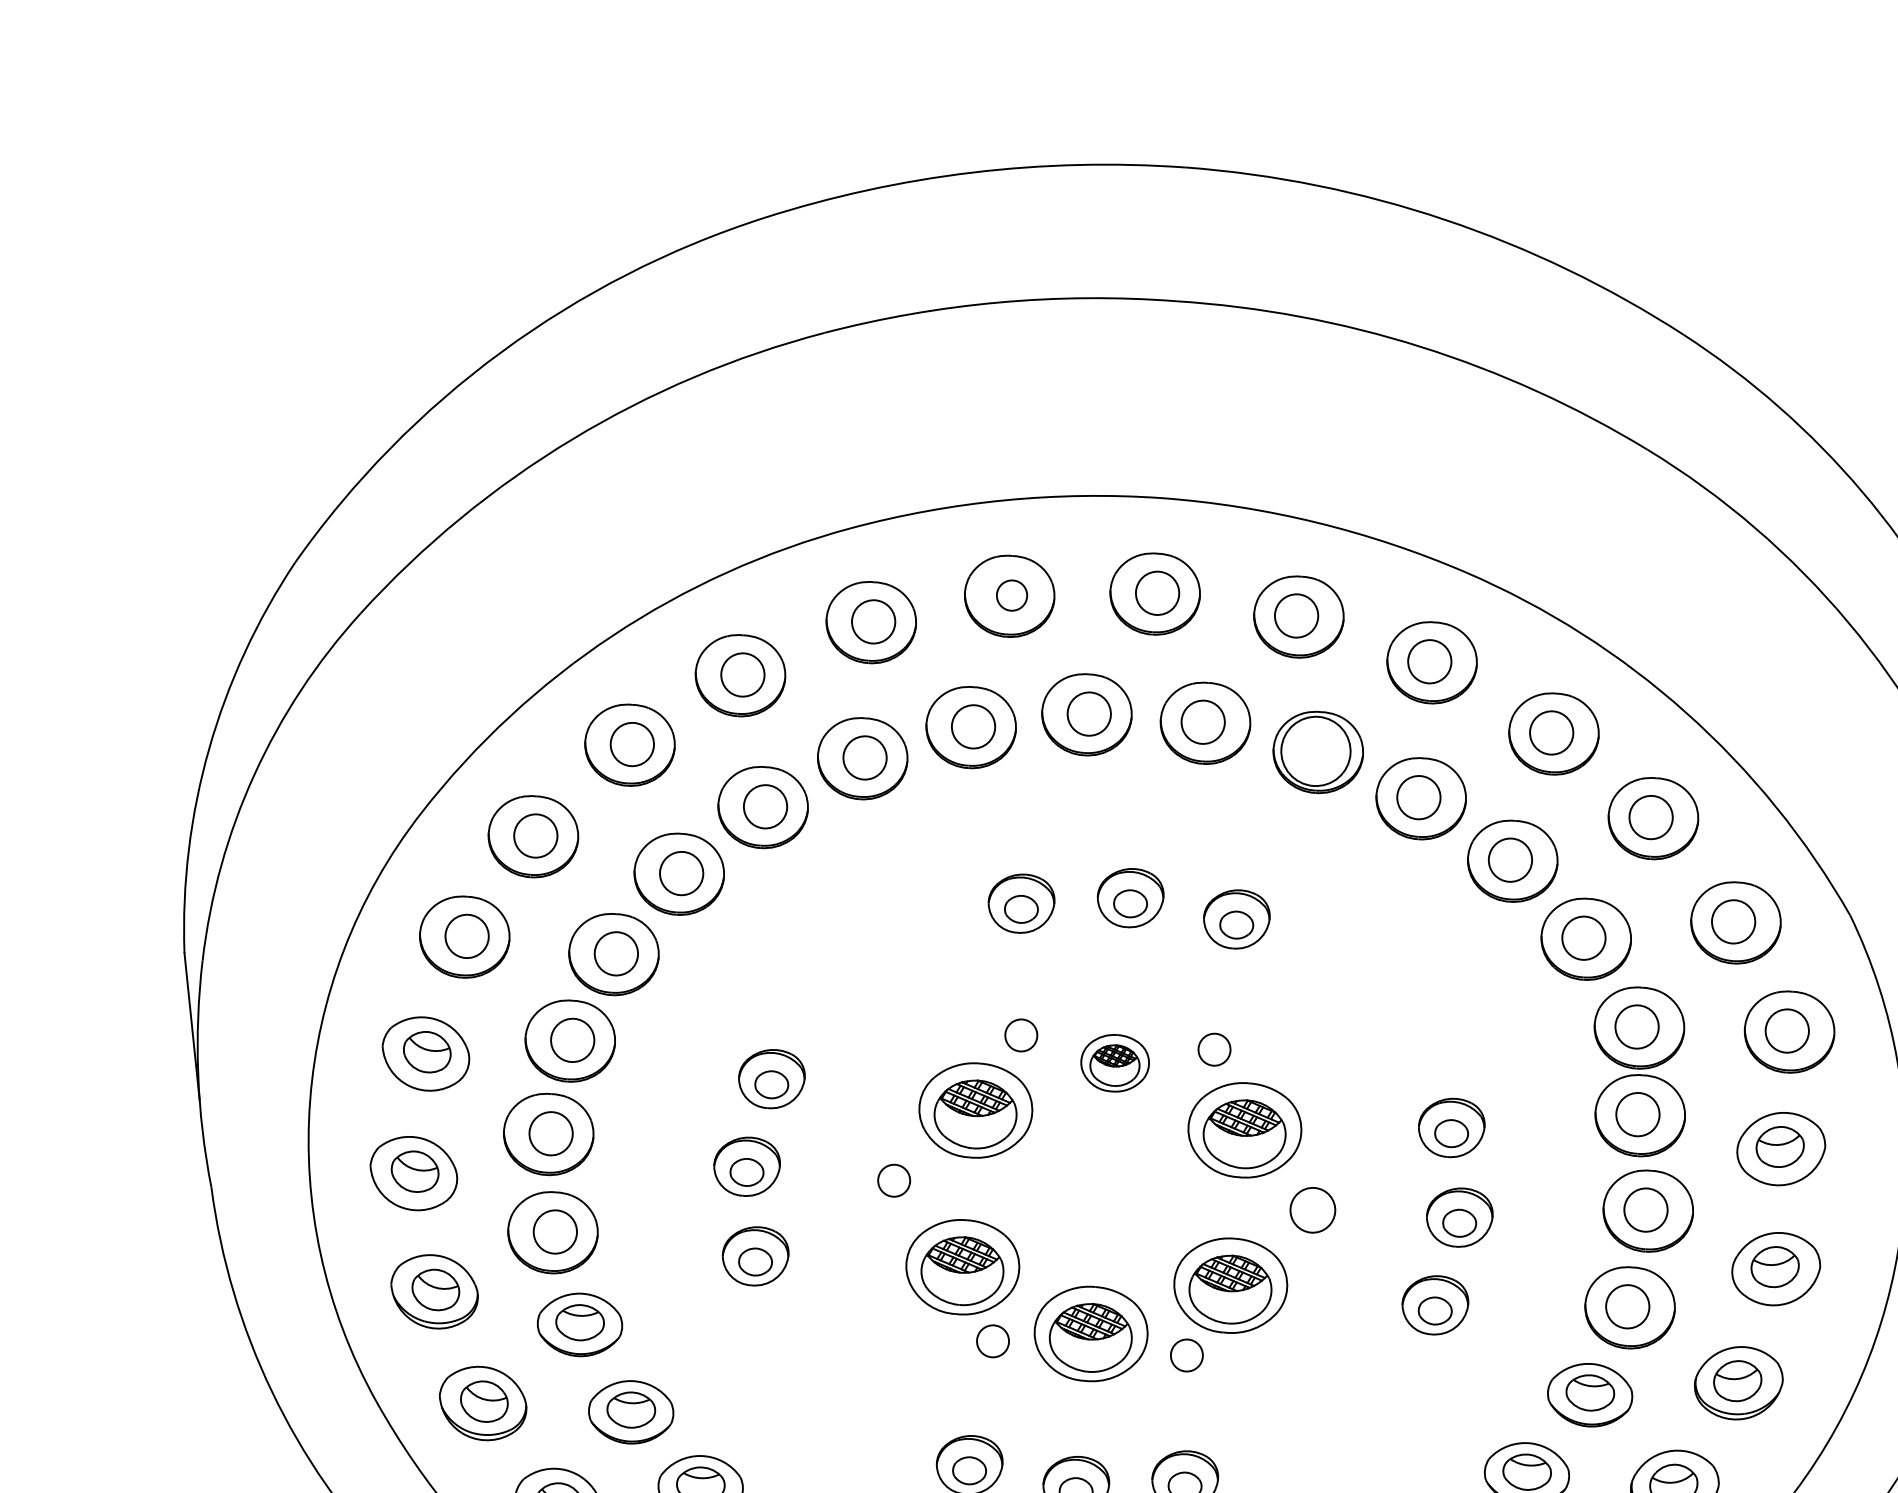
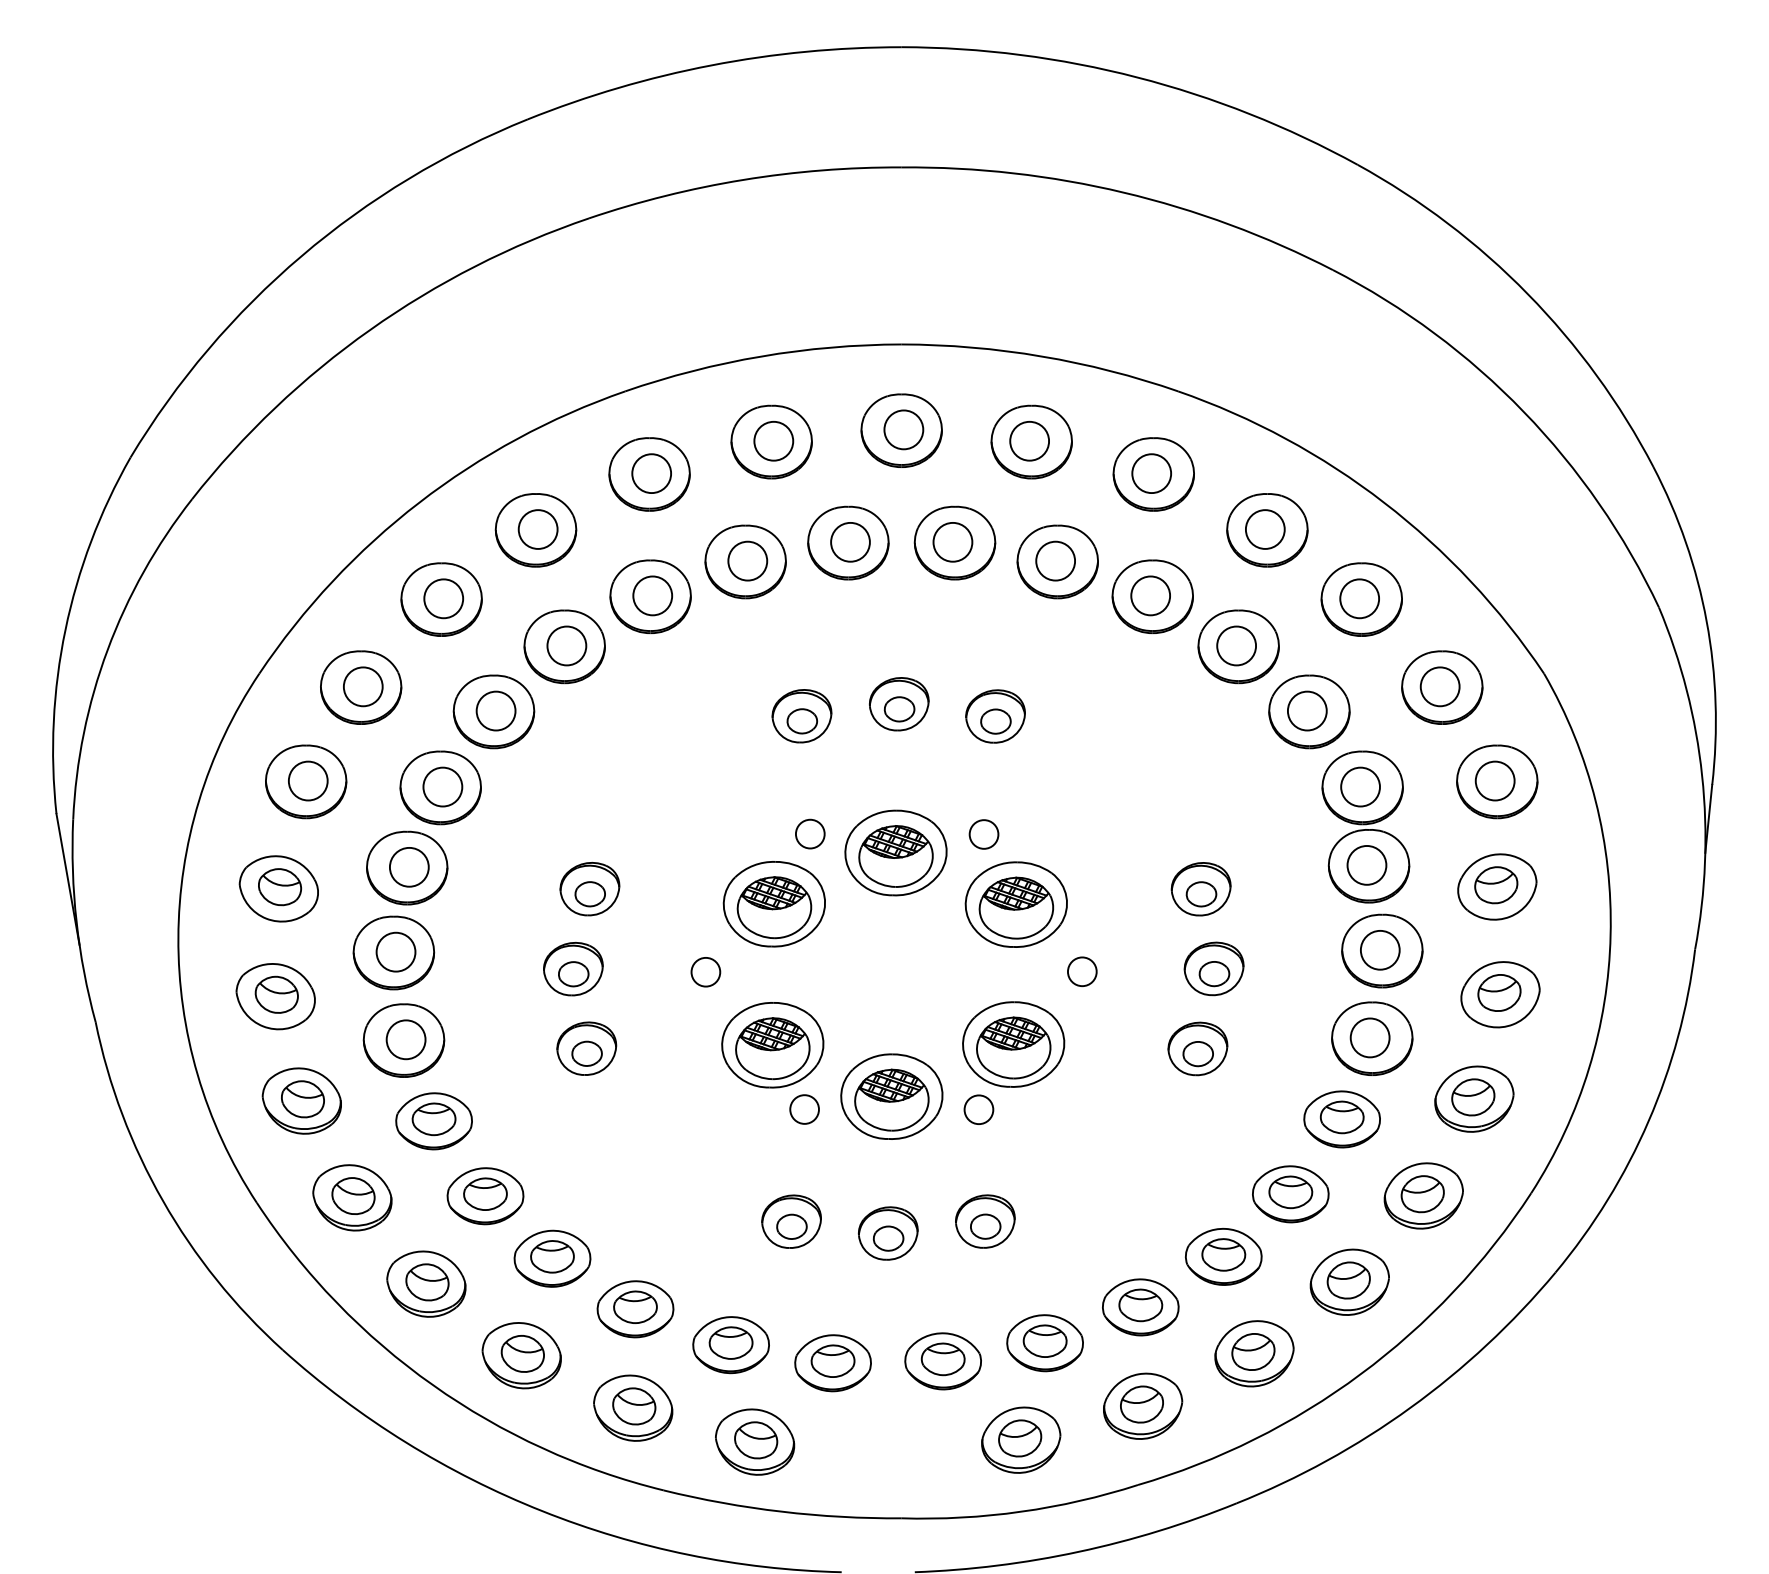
circle: (1011, 594) -> (773, 440), size x1.43
circle: (1315, 750) -> (1055, 560), size x0.62
part: (1114, 1062) -> (895, 852), size x1.67
circle: (1311, 1209) -> (1081, 971), size x0.71

